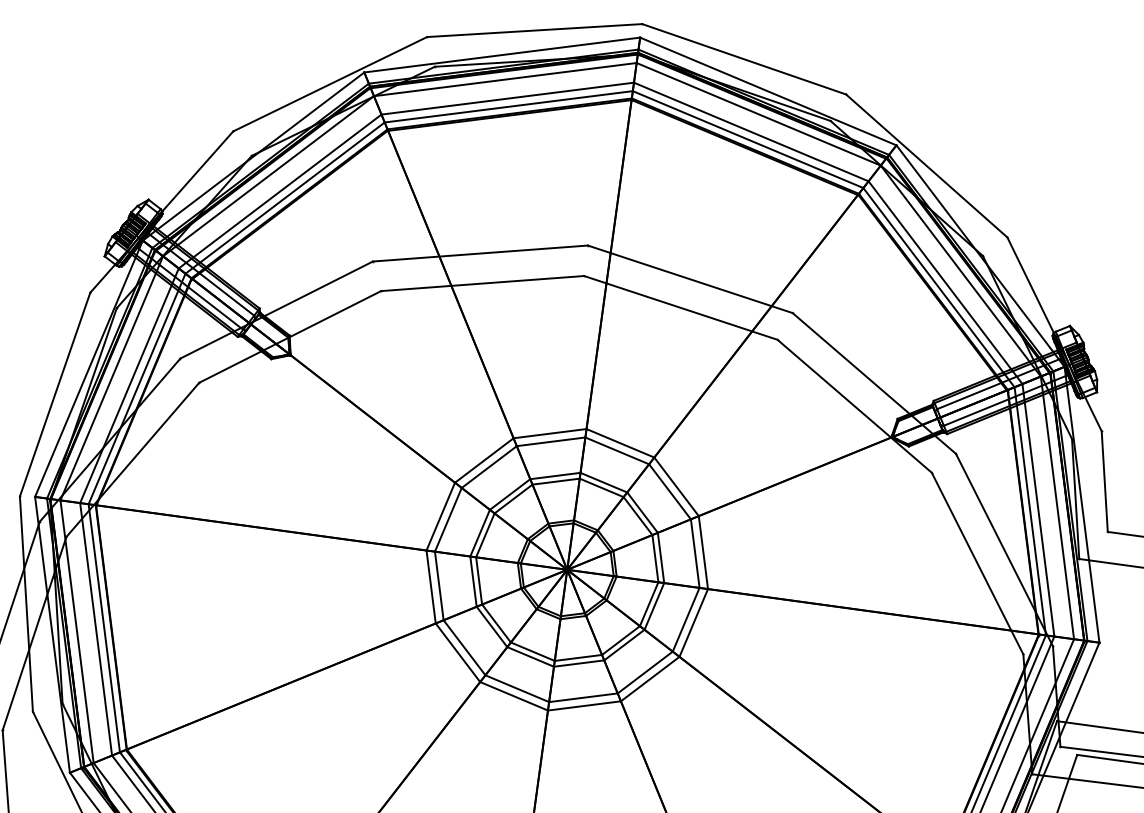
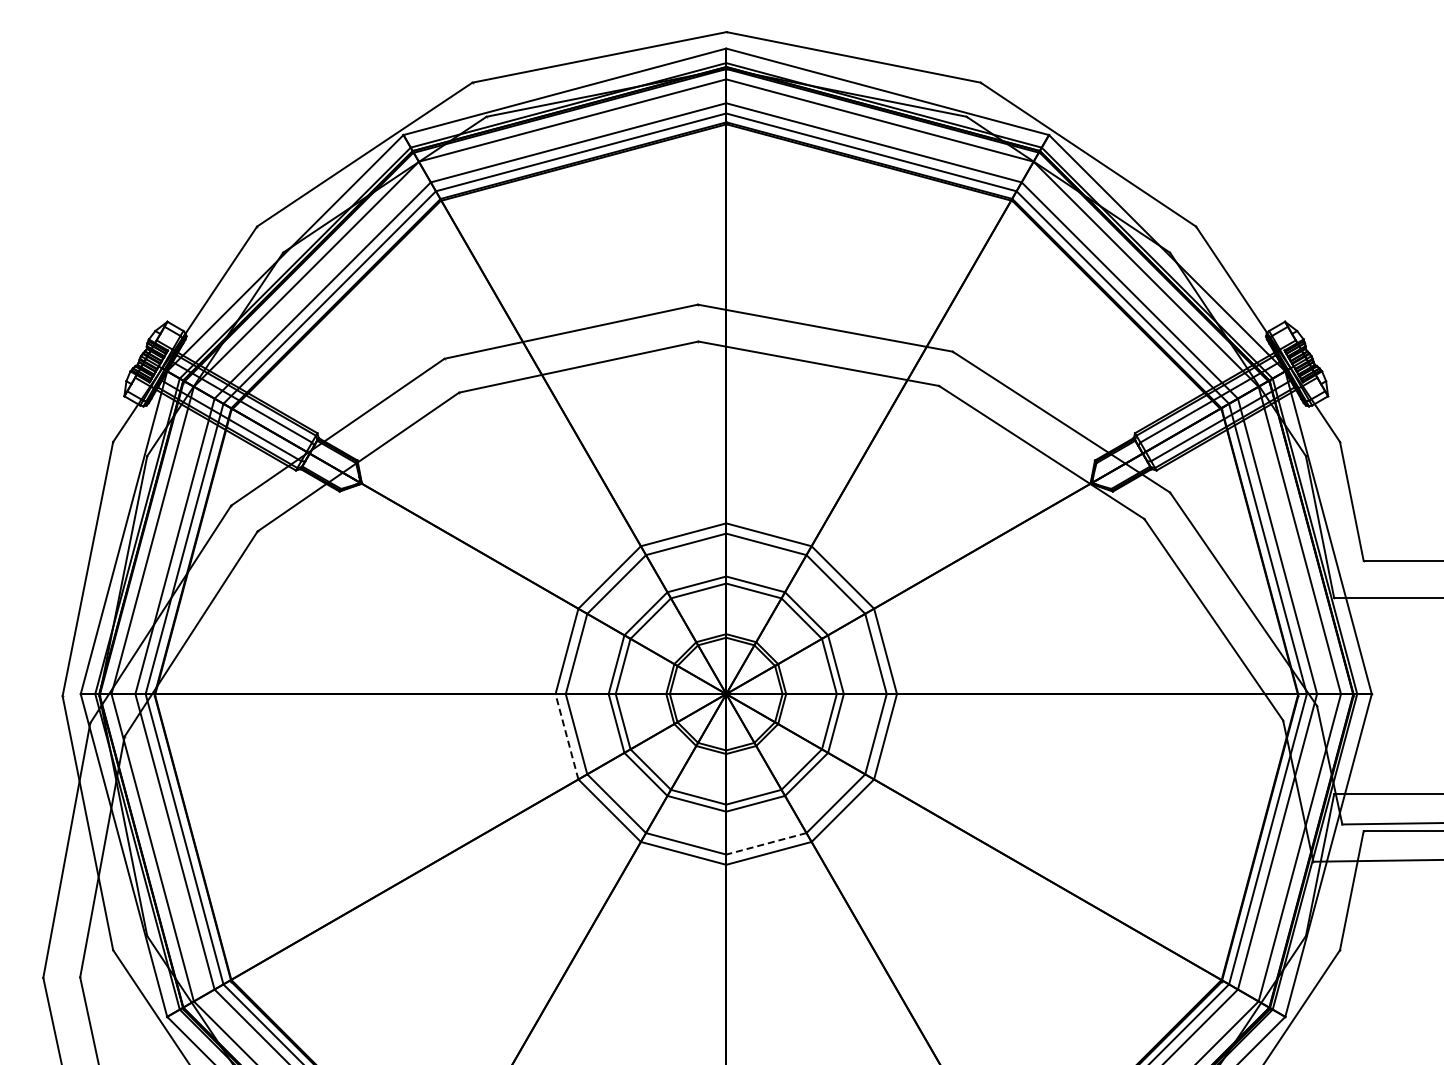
line: (430, 586) -> (566, 736), solid -> dashed
line: (583, 697) -> (766, 843), solid -> dashed

